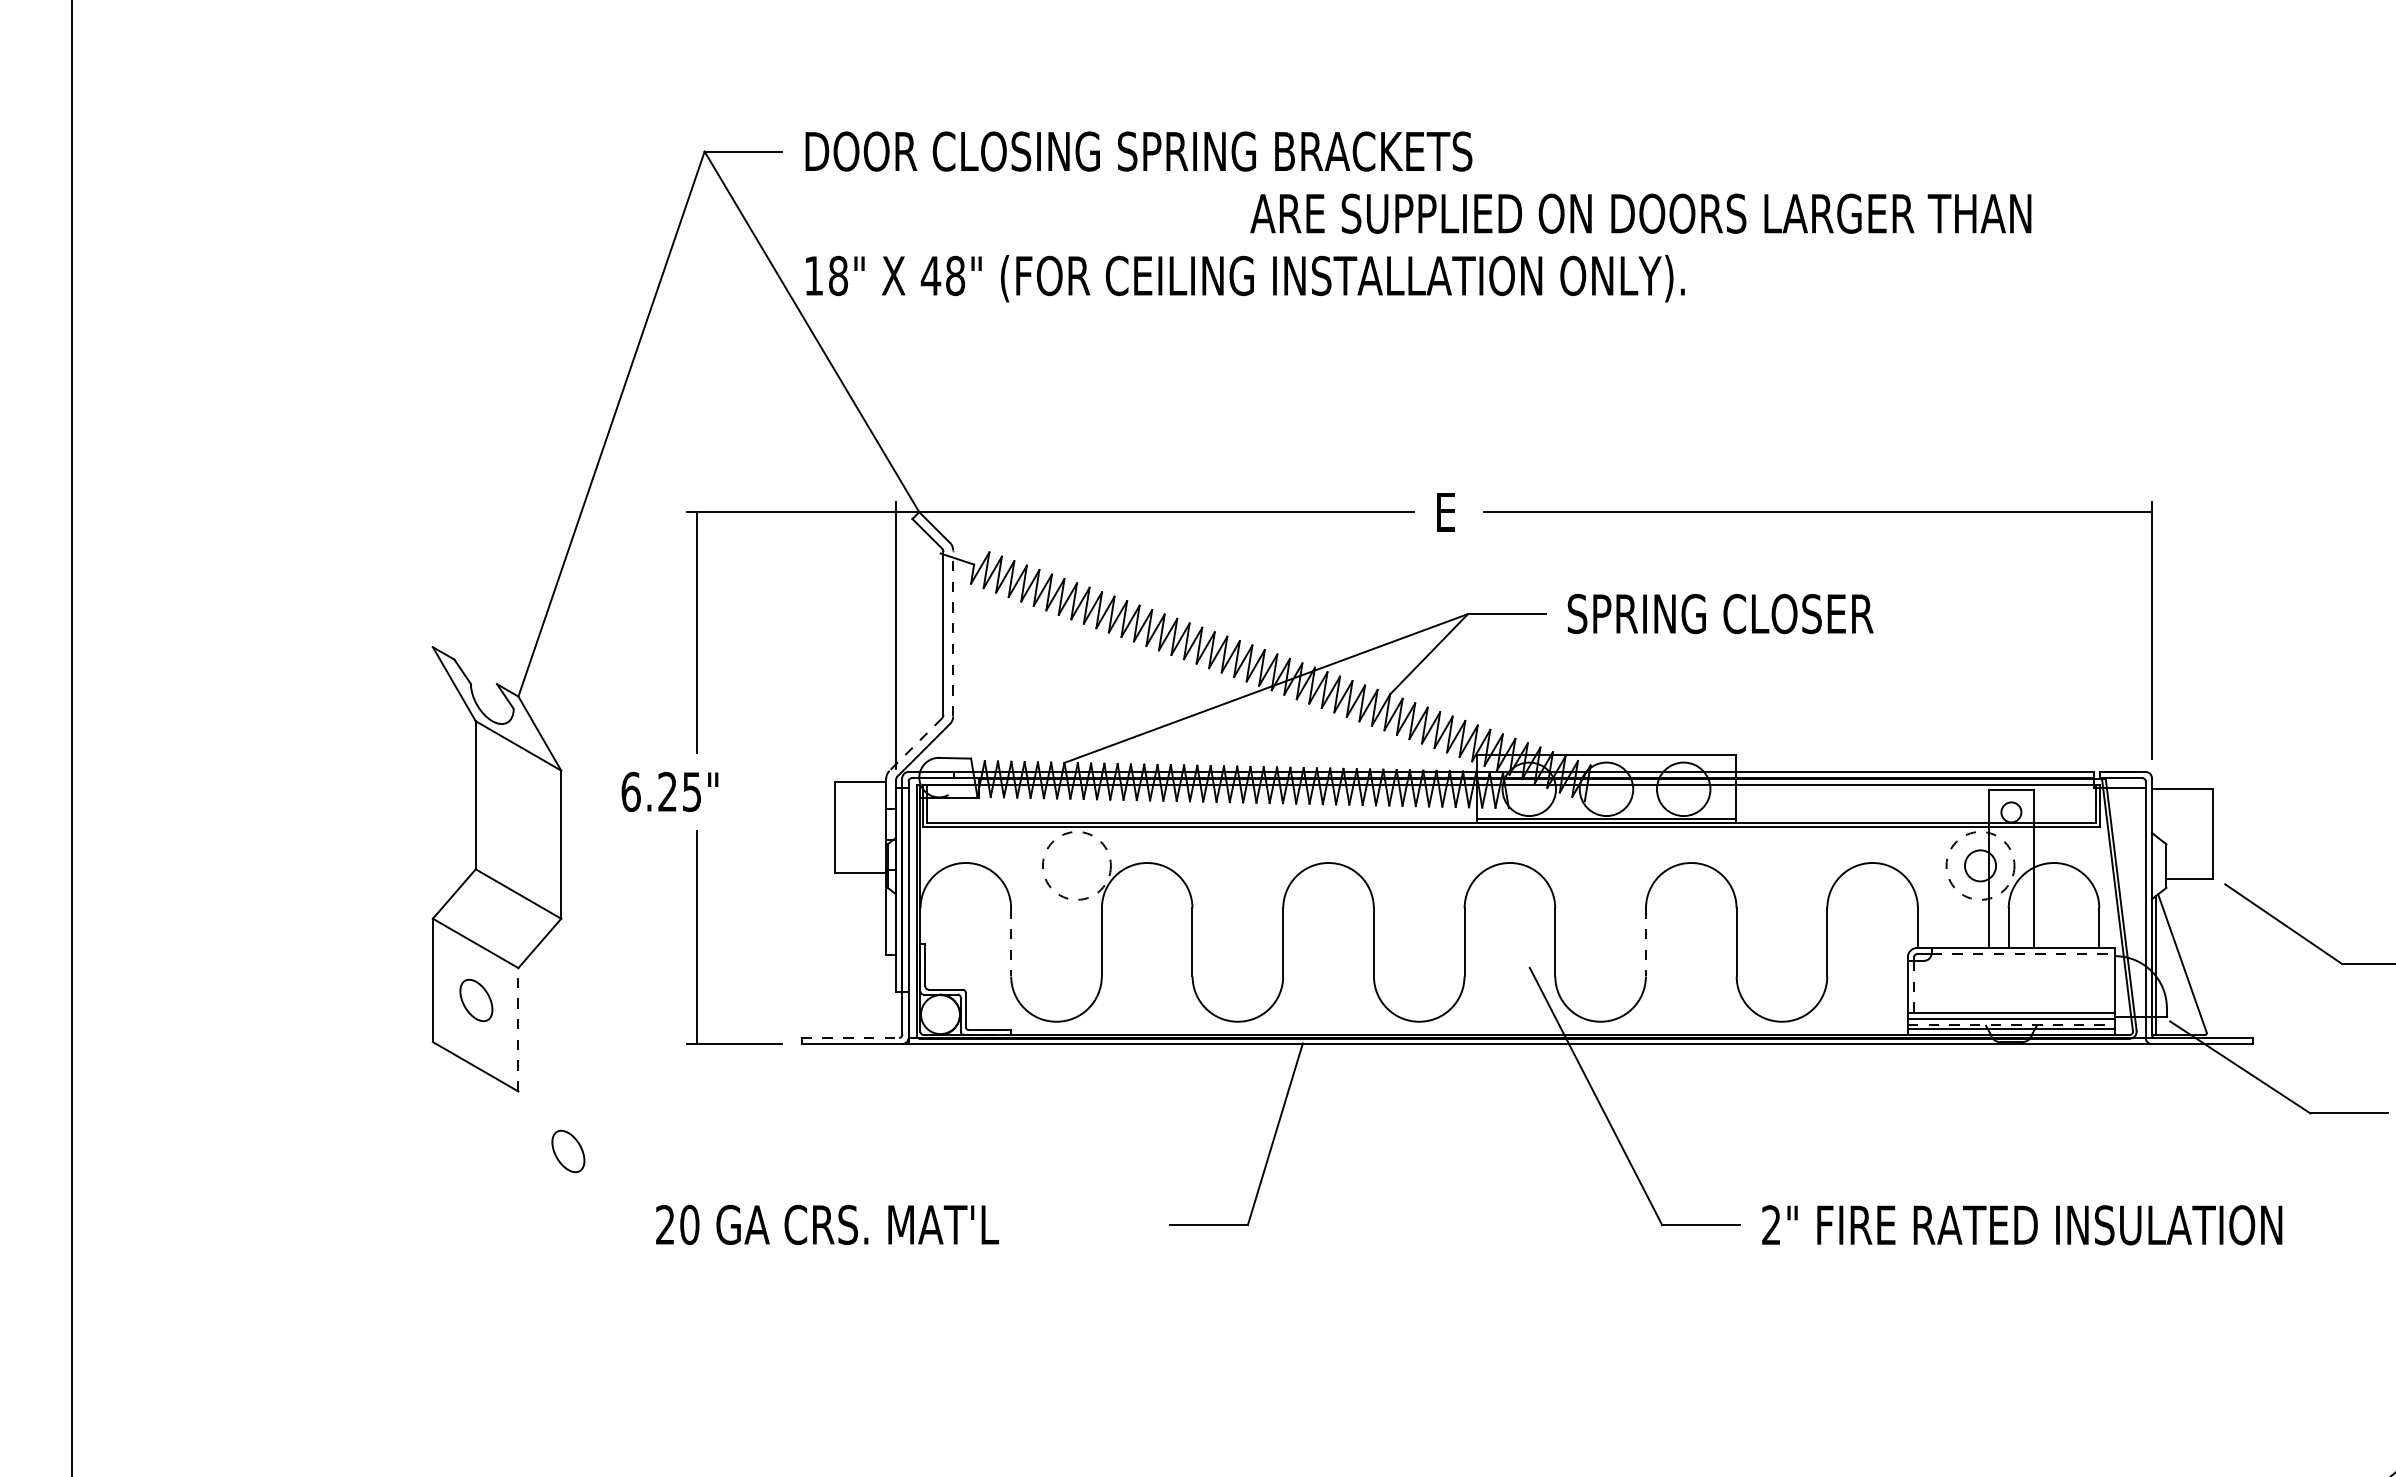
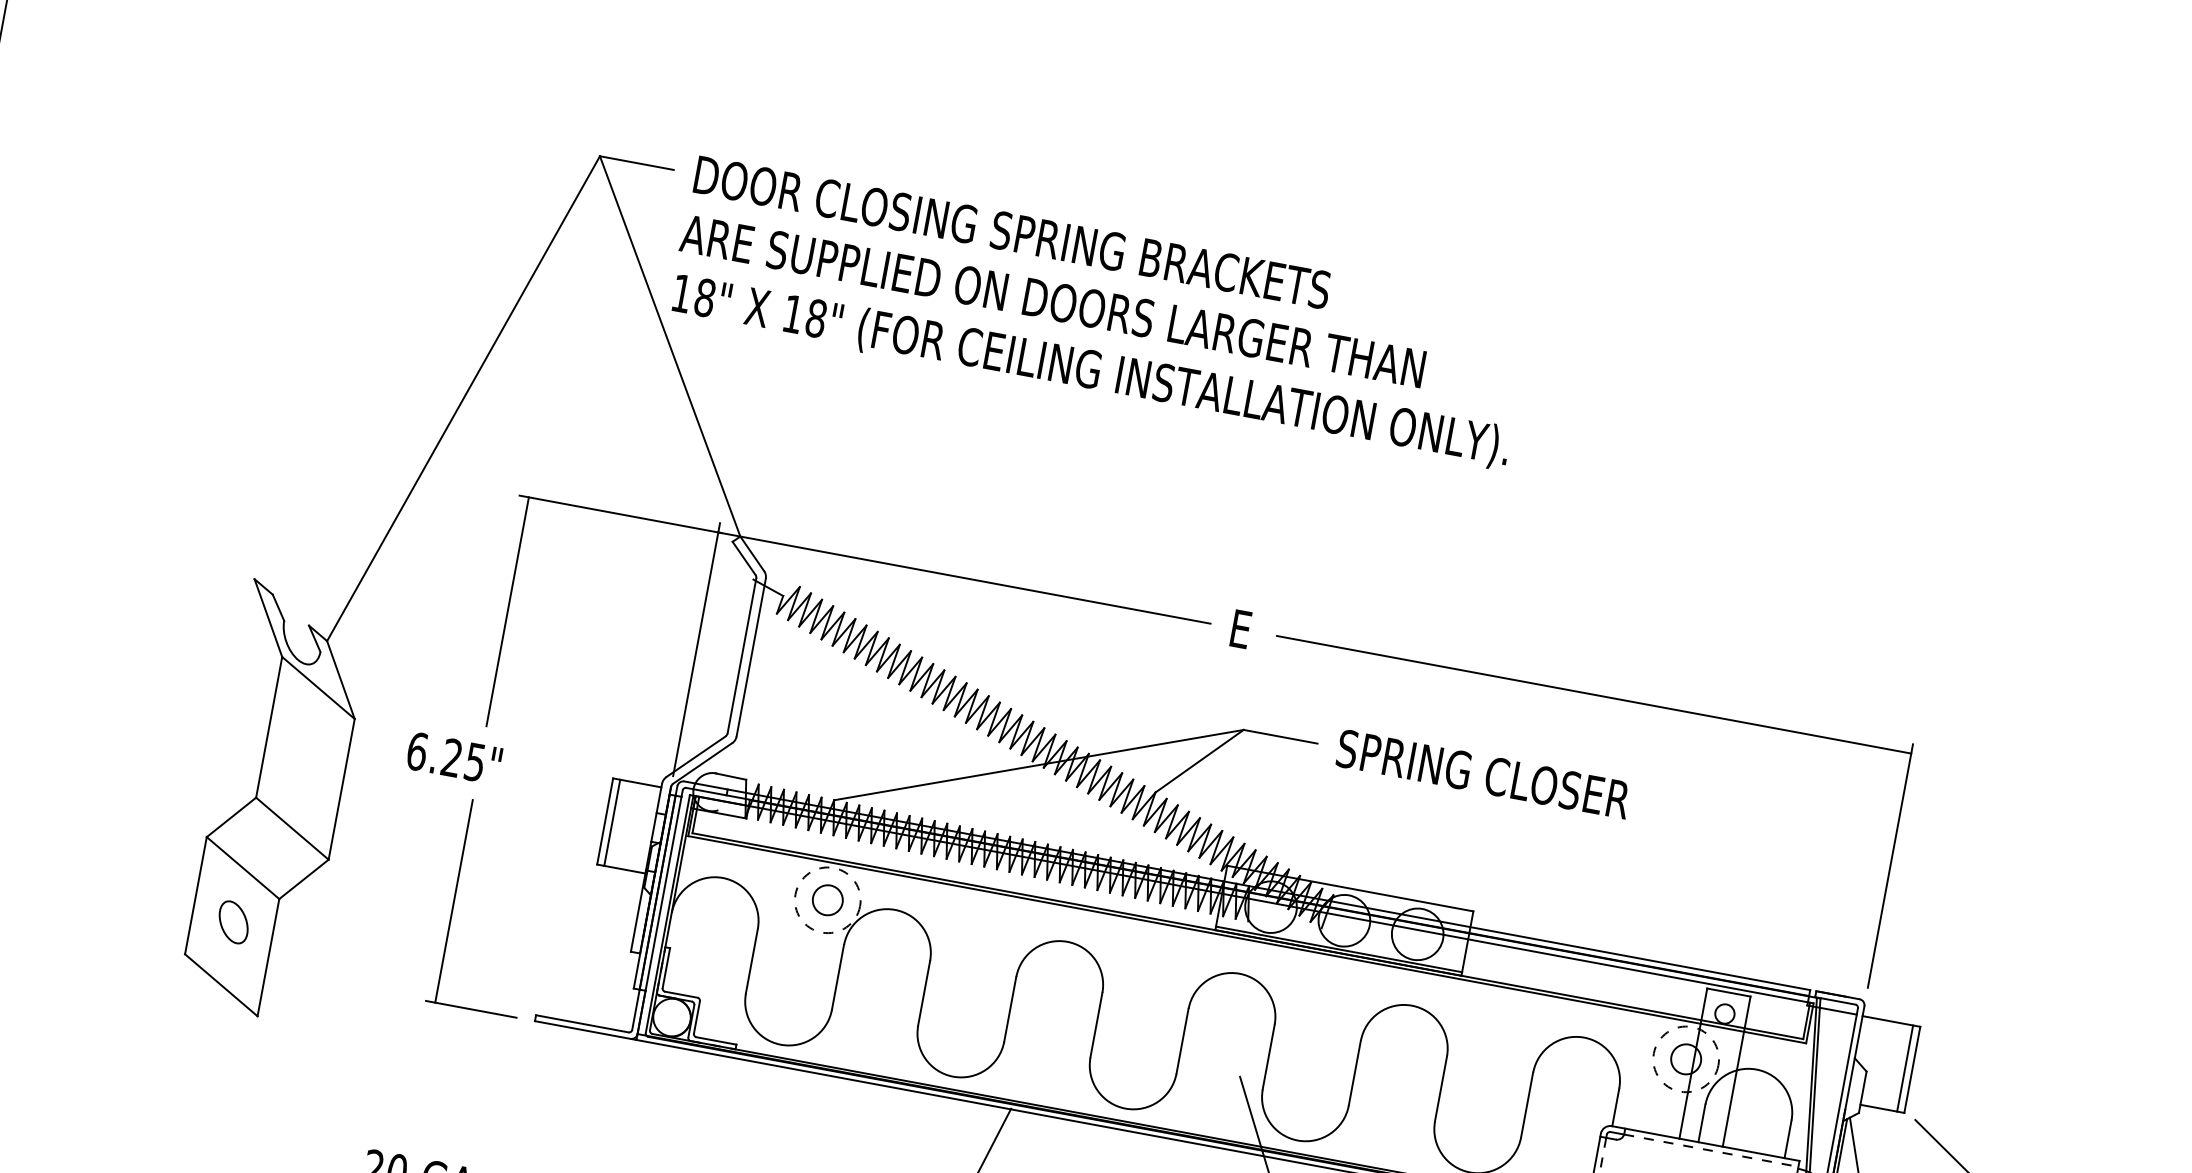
text: (1640, 213) -> (1052, 300), moved
text: (930, 275) -> (792, 313), 48" -> 18"
line: (953, 633) -> (751, 657), dashed -> solid
line: (915, 744) -> (695, 756), dashed -> solid
line: (842, 827) -> (611, 822), added
line: (2205, 833) -> (1905, 1068), added
circle: (1076, 865) -> (827, 899), added
line: (1011, 942) -> (752, 961), dashed -> solid
line: (1645, 942) -> (1354, 1073), dashed -> solid
line: (518, 1029) -> (268, 957), dashed -> solid
line: (850, 1037) -> (582, 1023), dashed -> solid
circle: (568, 1151) -> (294, 1082), removed

